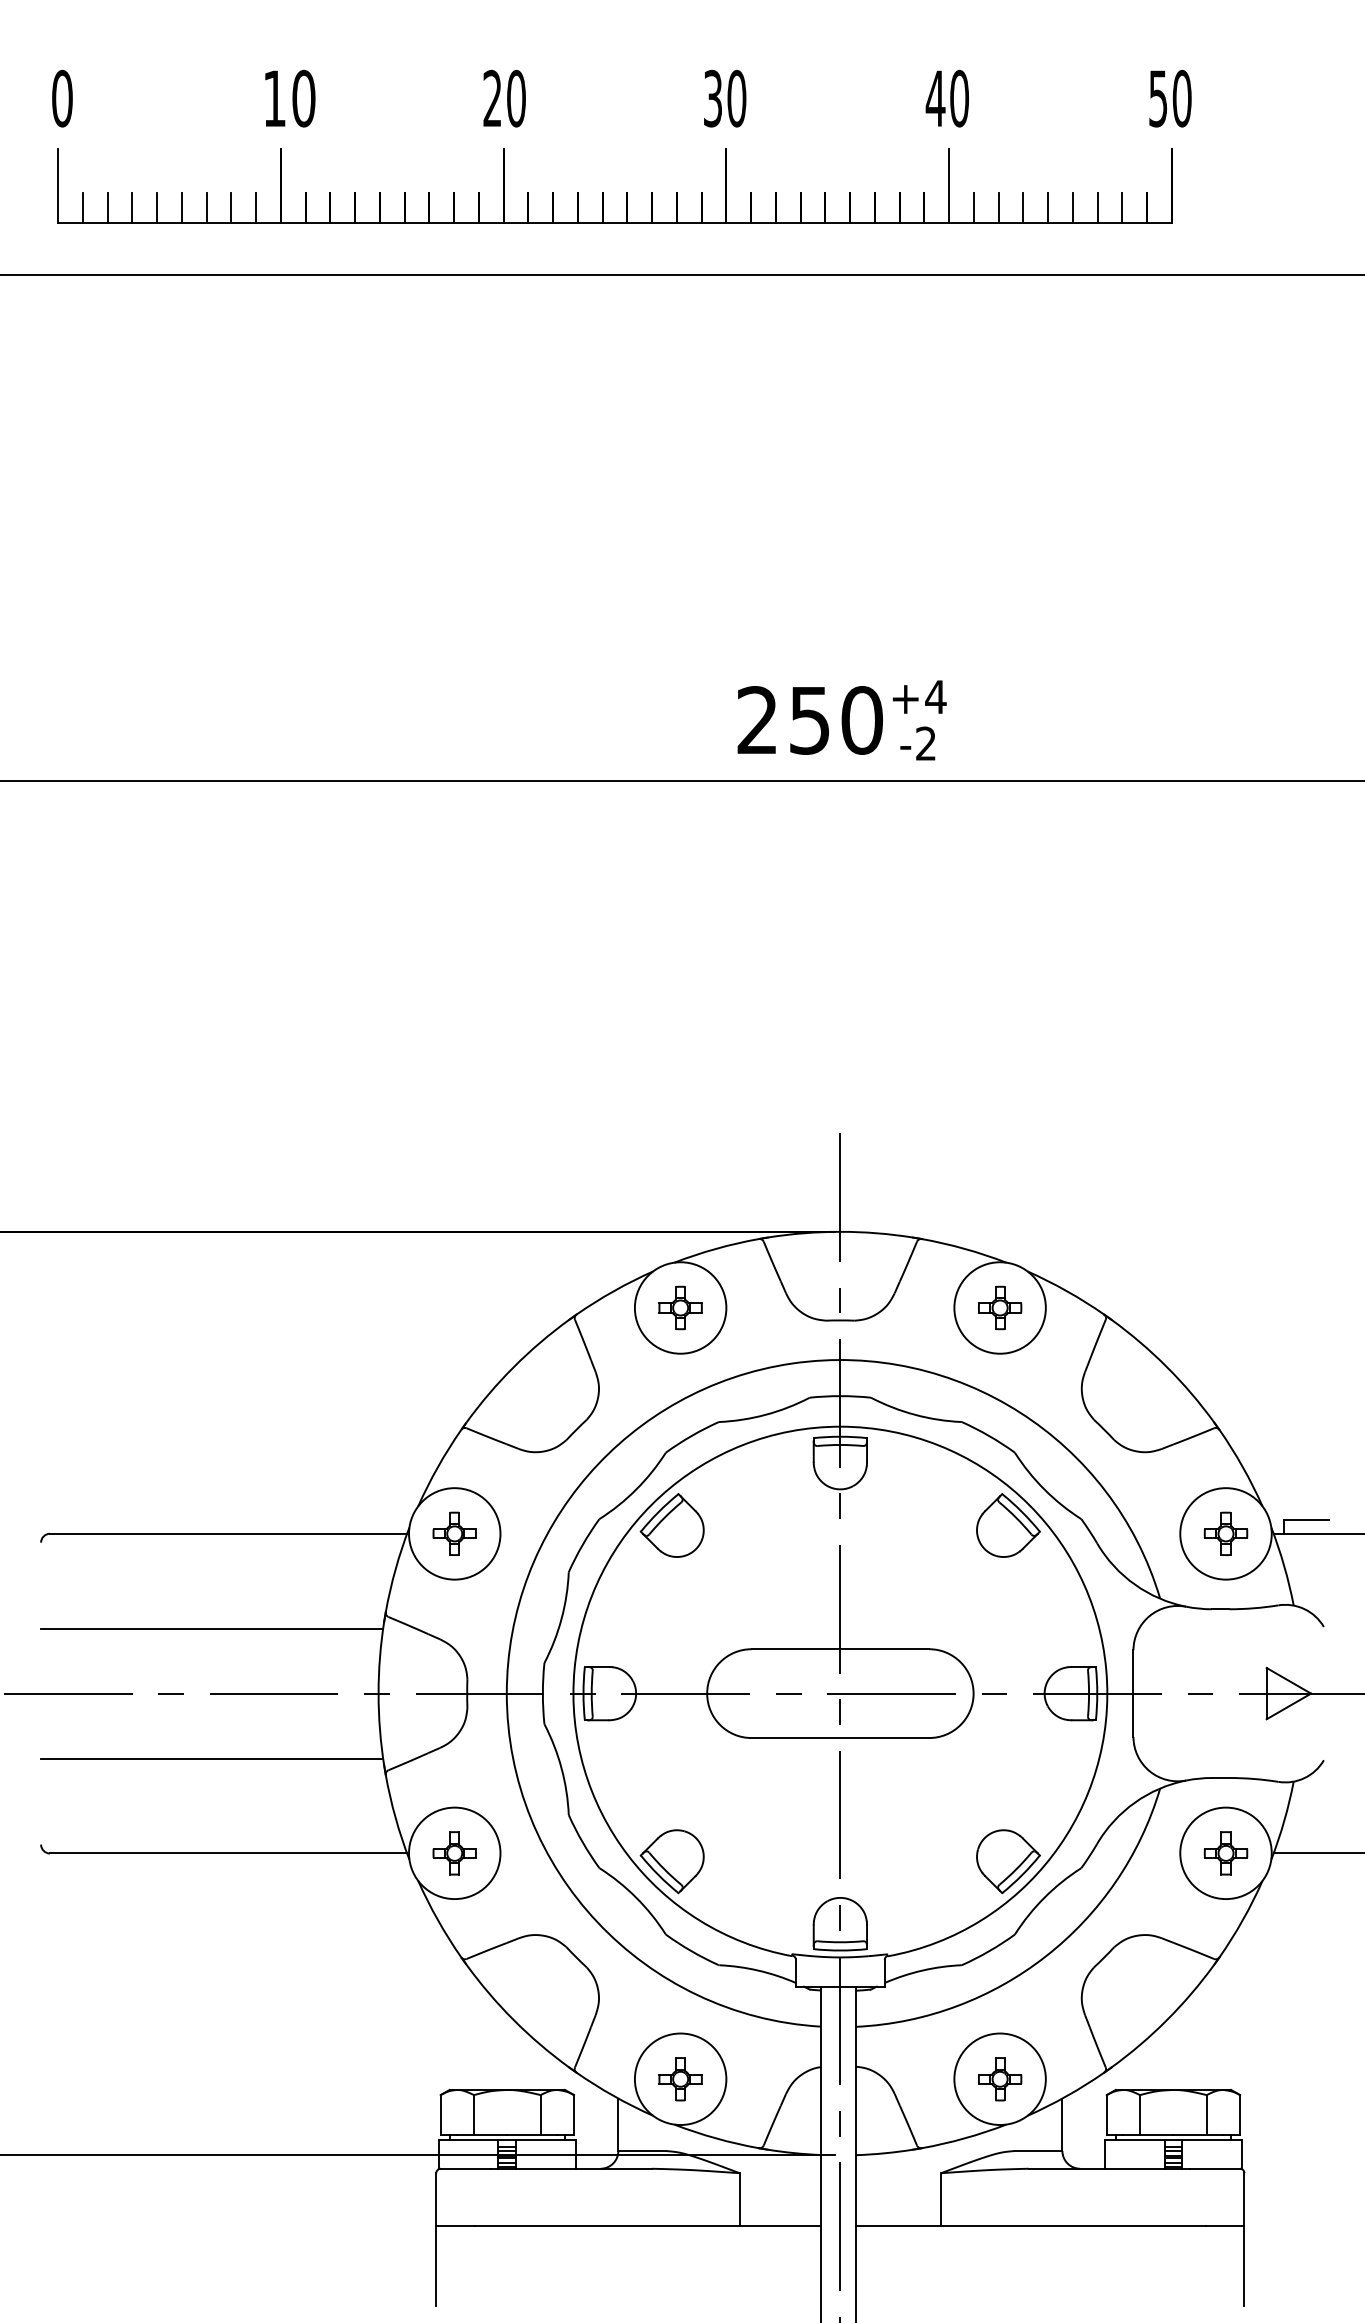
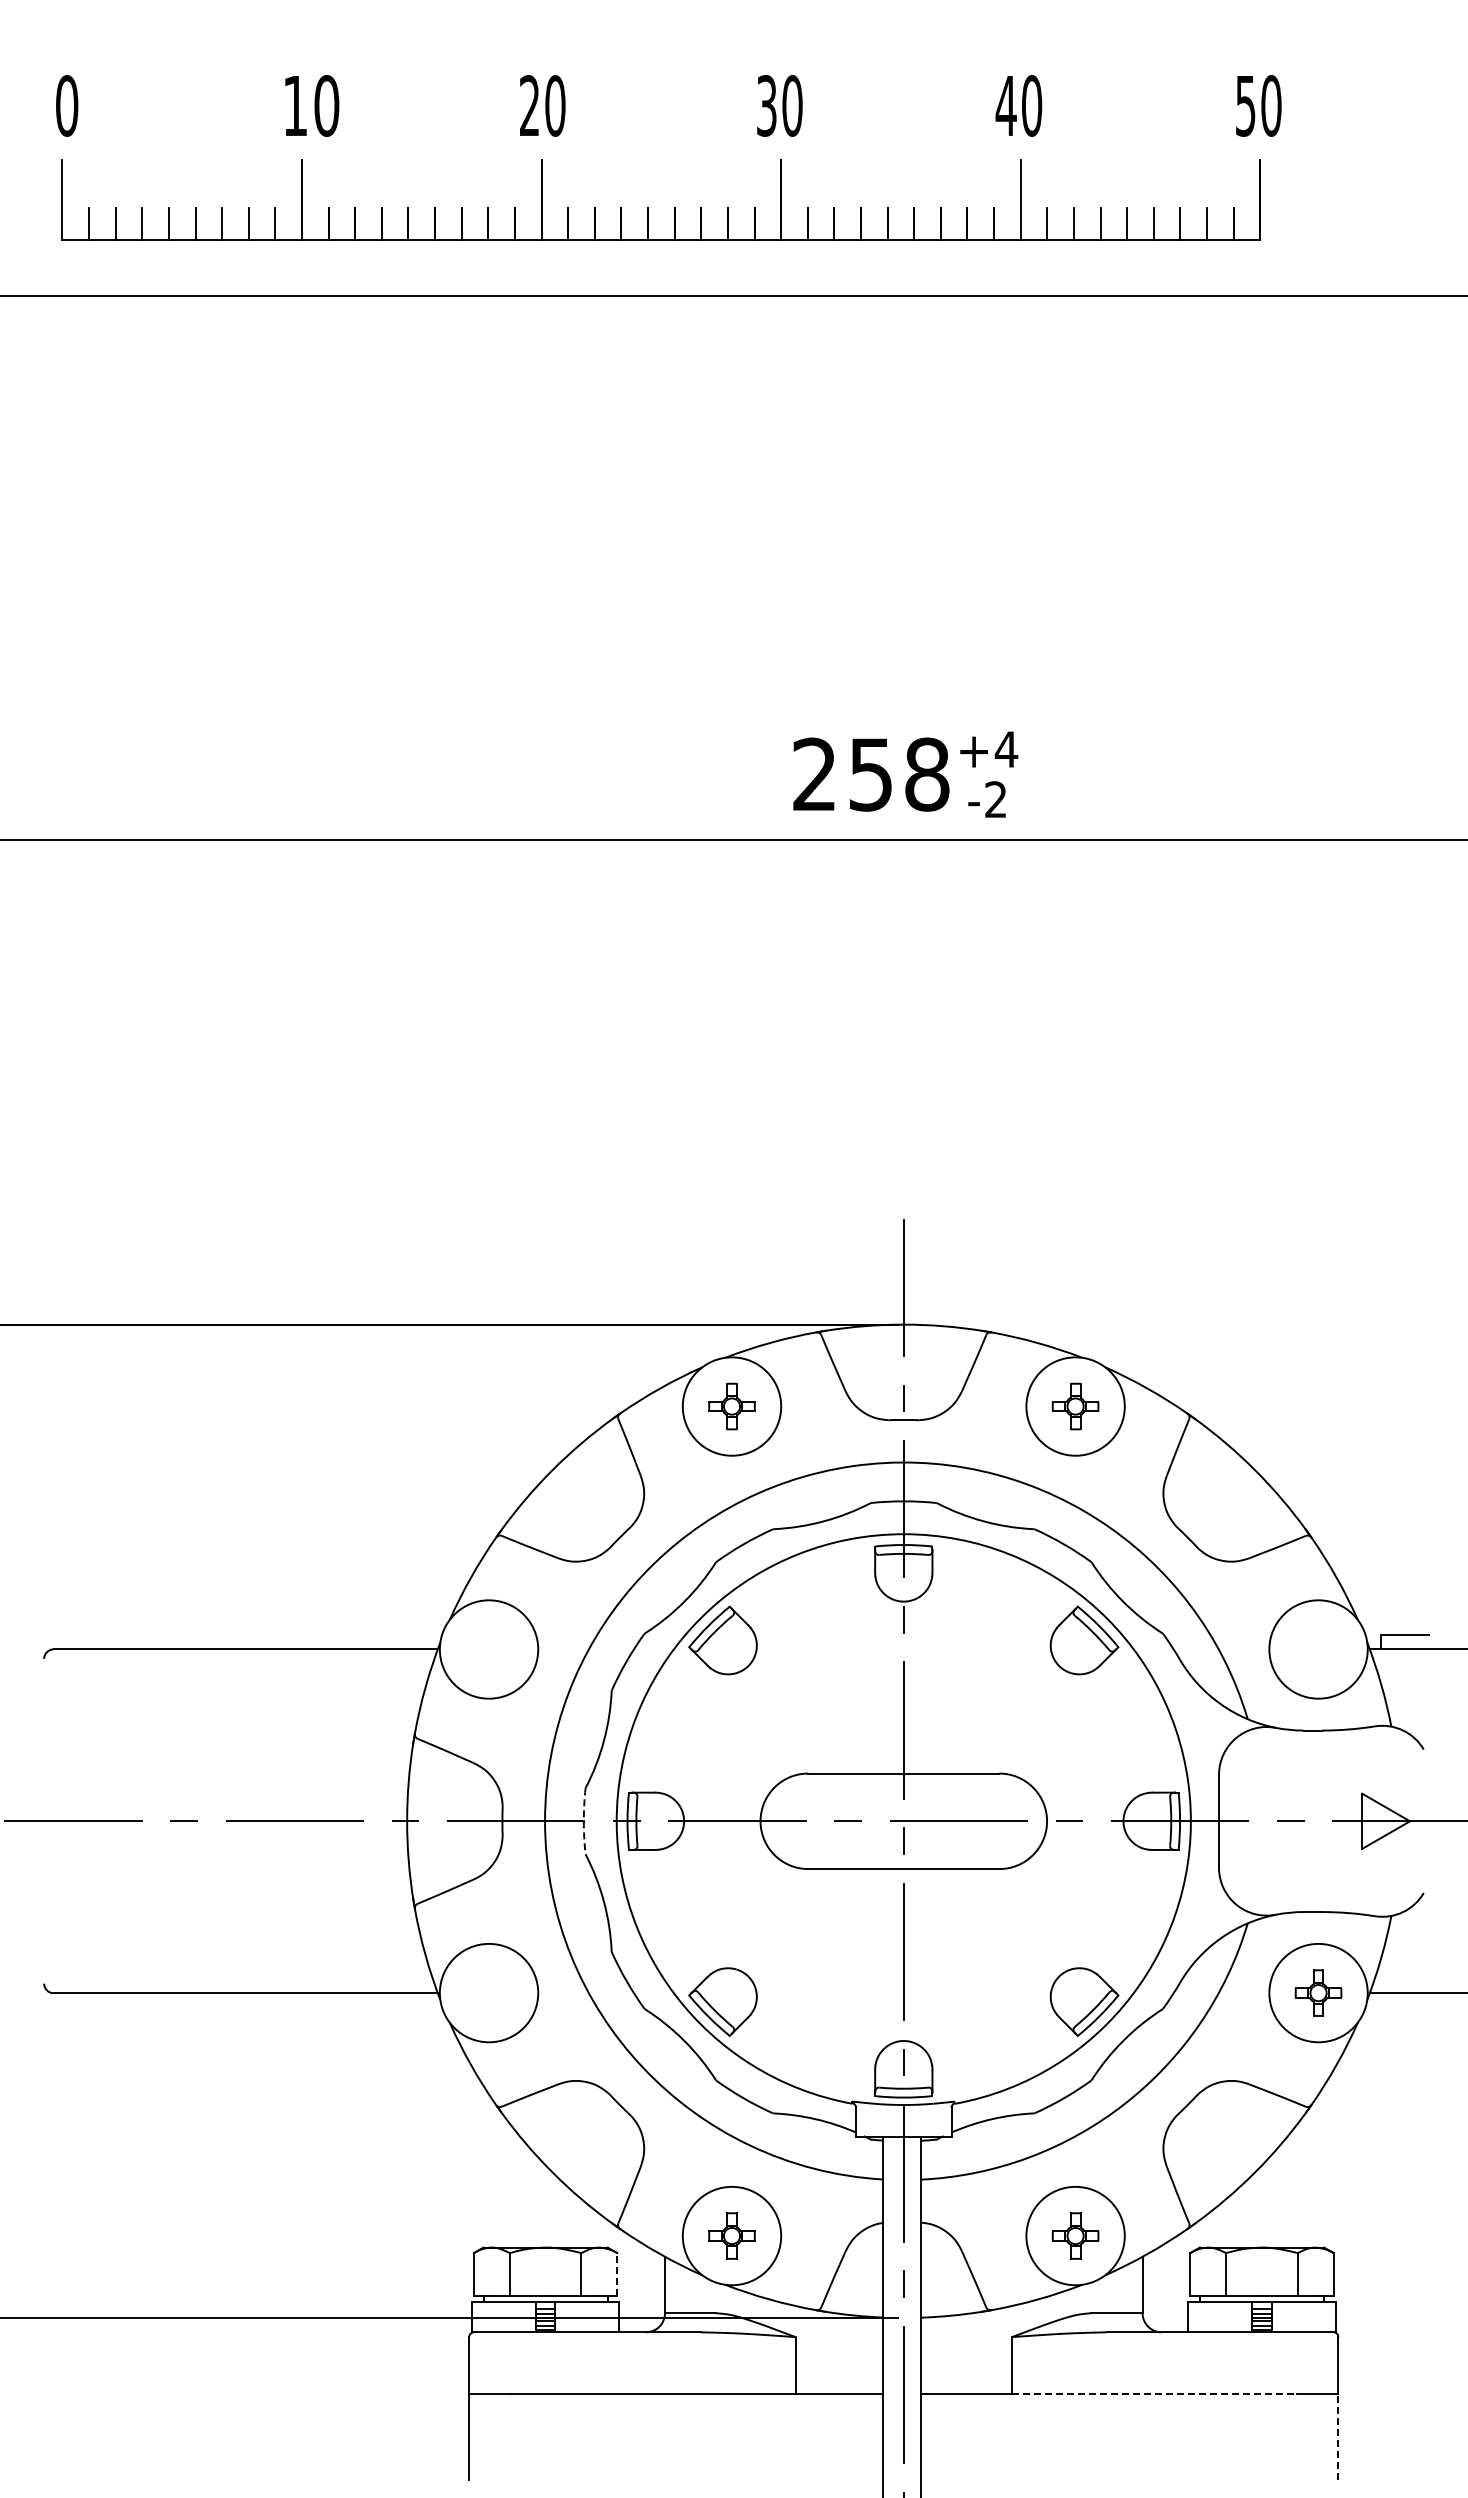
text: (862, 720) -> (927, 774), 250 -> 258
part: (454, 1533) -> (488, 1649), removed
part: (1225, 1533) -> (1318, 1649), removed
line: (212, 1628) -> (228, 1751), removed
arc: (542, 1693) -> (583, 1821), solid -> dashed
line: (212, 1758) -> (228, 1891), removed
part: (454, 1852) -> (488, 1992), removed
line: (574, 2115) -> (617, 2274), solid -> dashed
line: (1073, 2226) -> (1154, 2394), solid -> dashed
line: (1244, 2266) -> (1338, 2437), solid -> dashed

